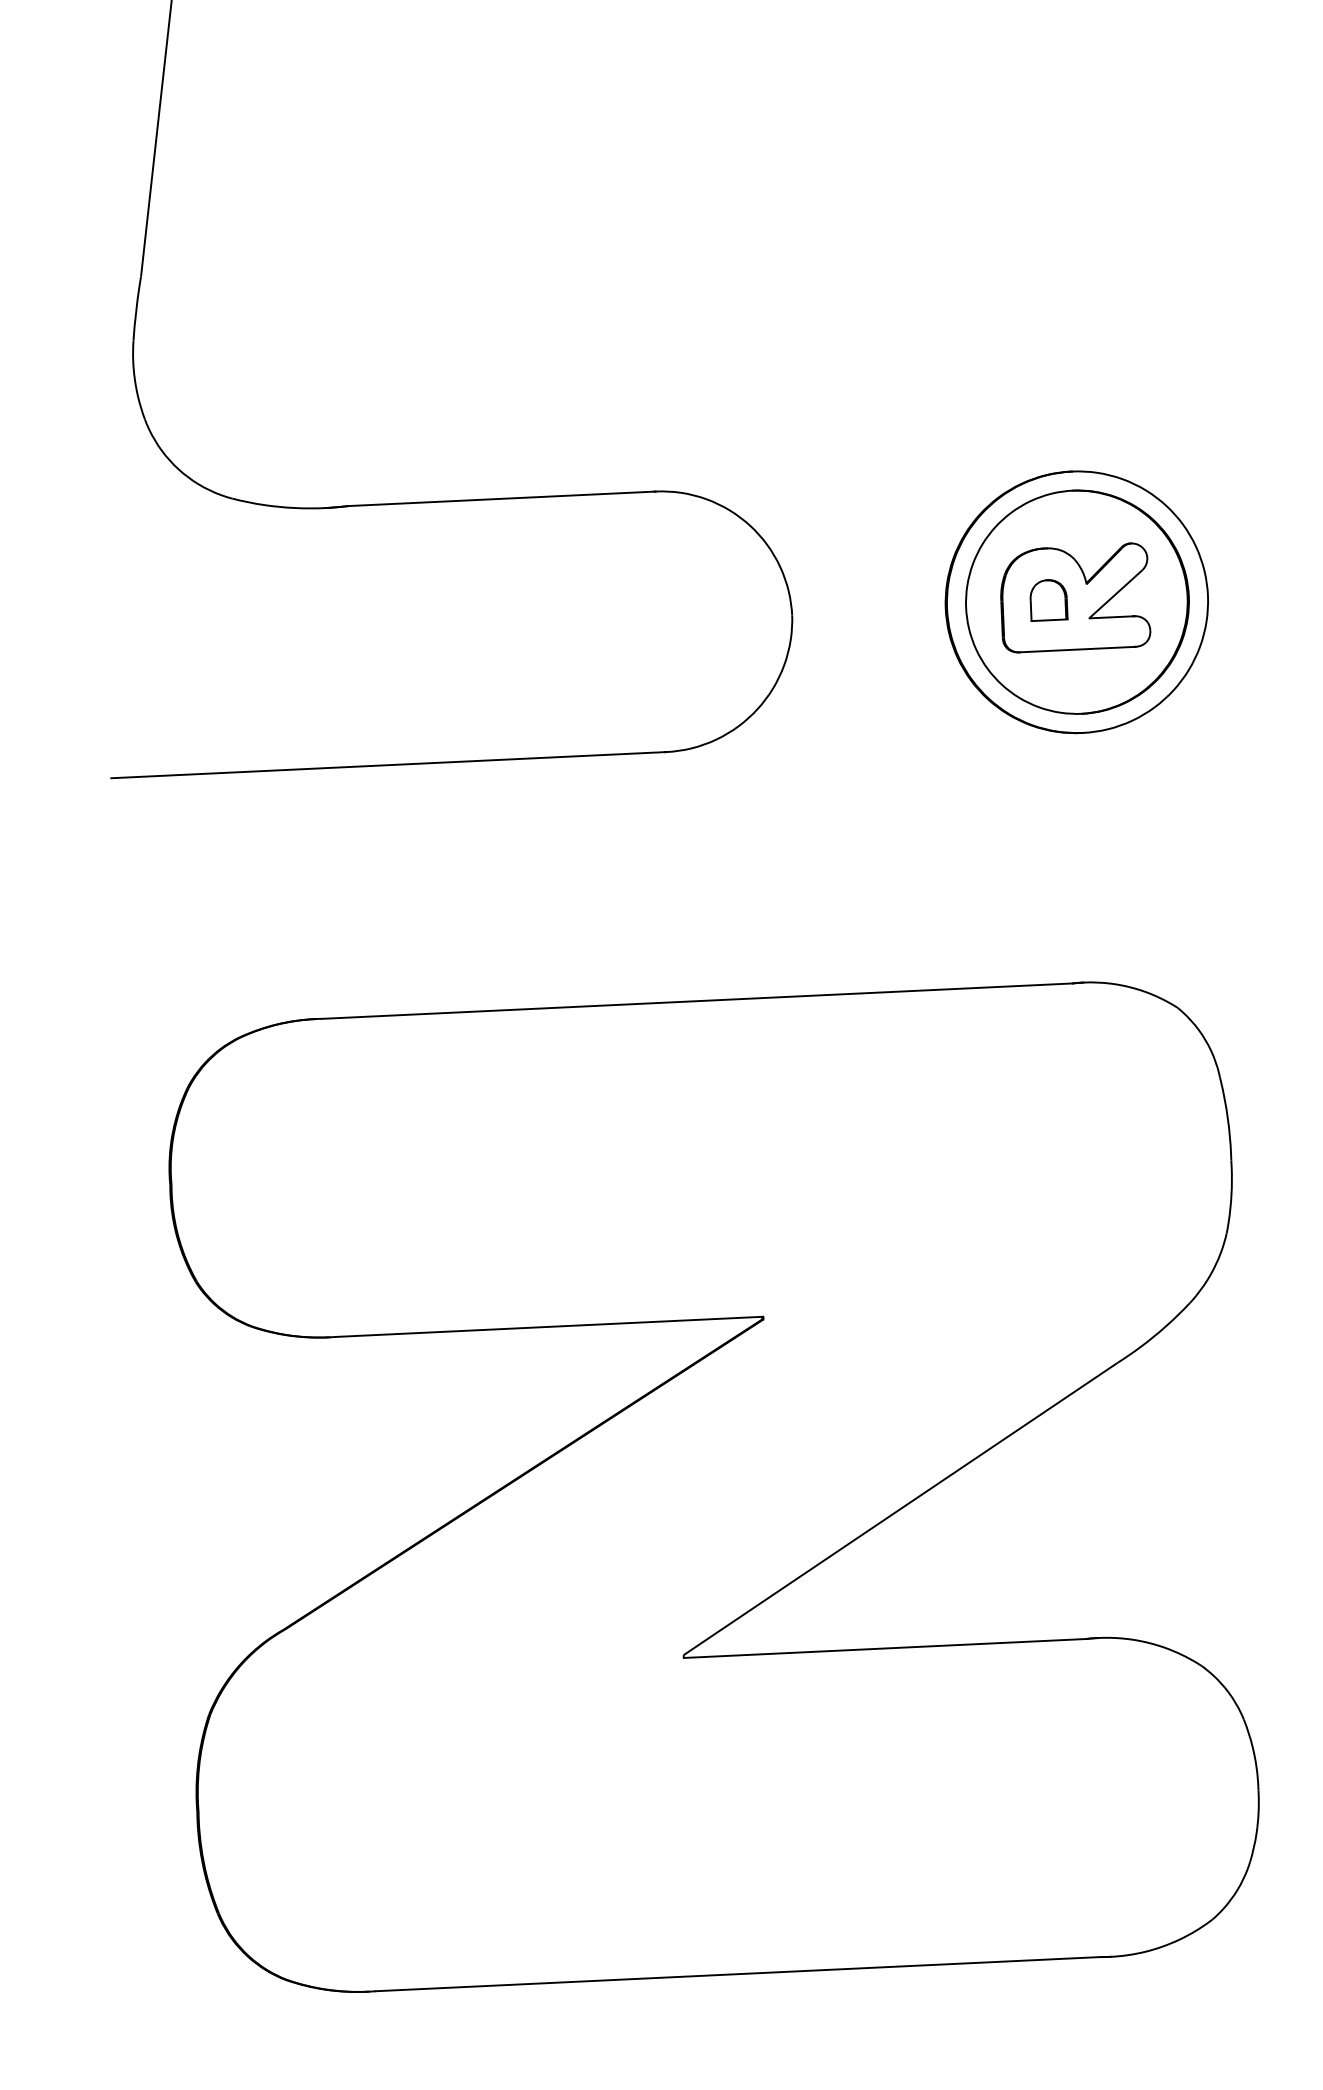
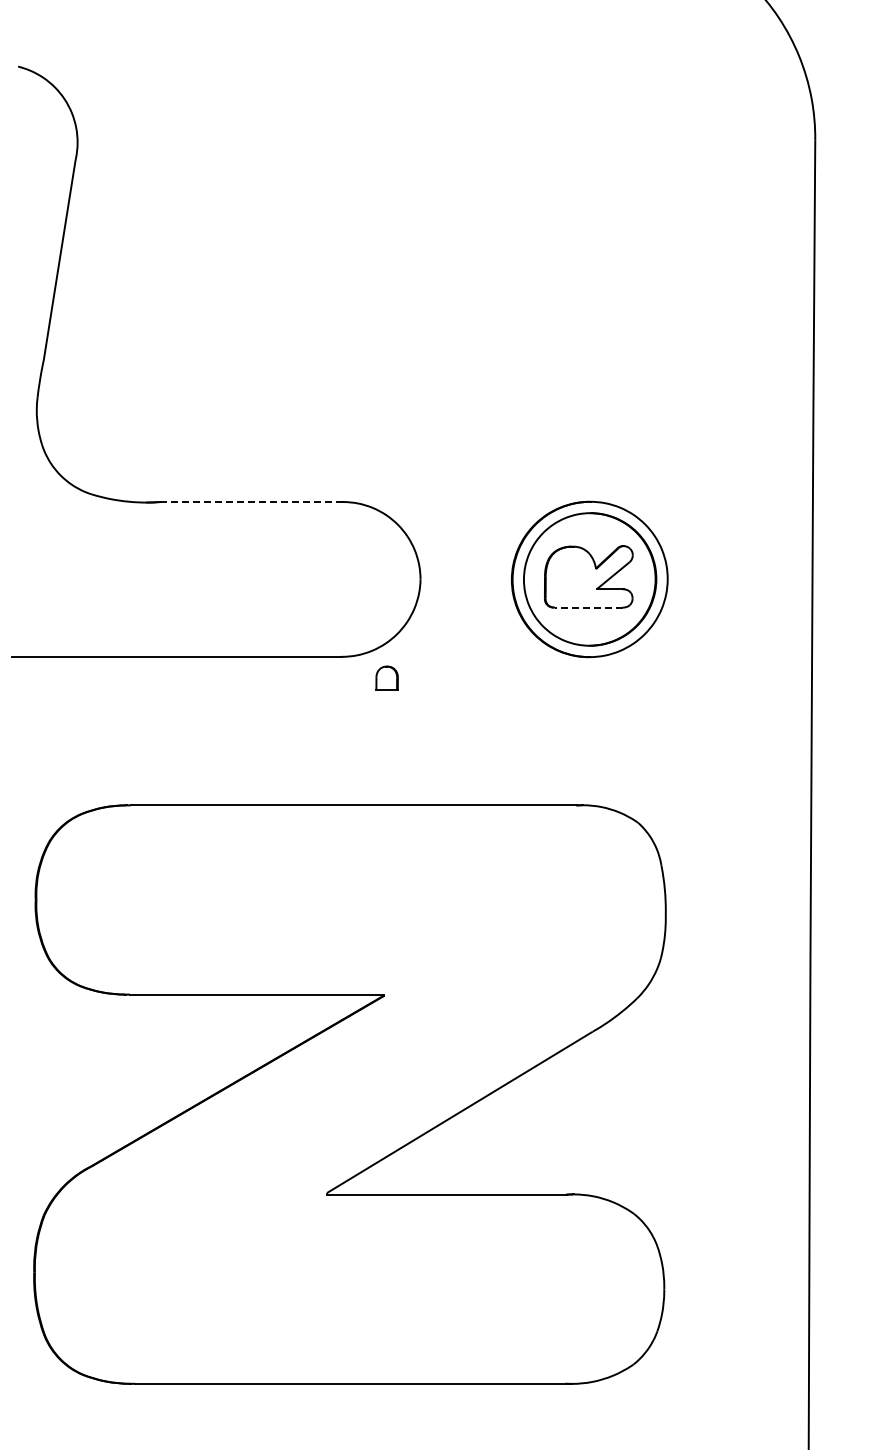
line: (501, 499) -> (251, 502), solid -> dashed
part: (1047, 598) -> (386, 677), moved
line: (1076, 649) -> (588, 607), solid -> dashed

